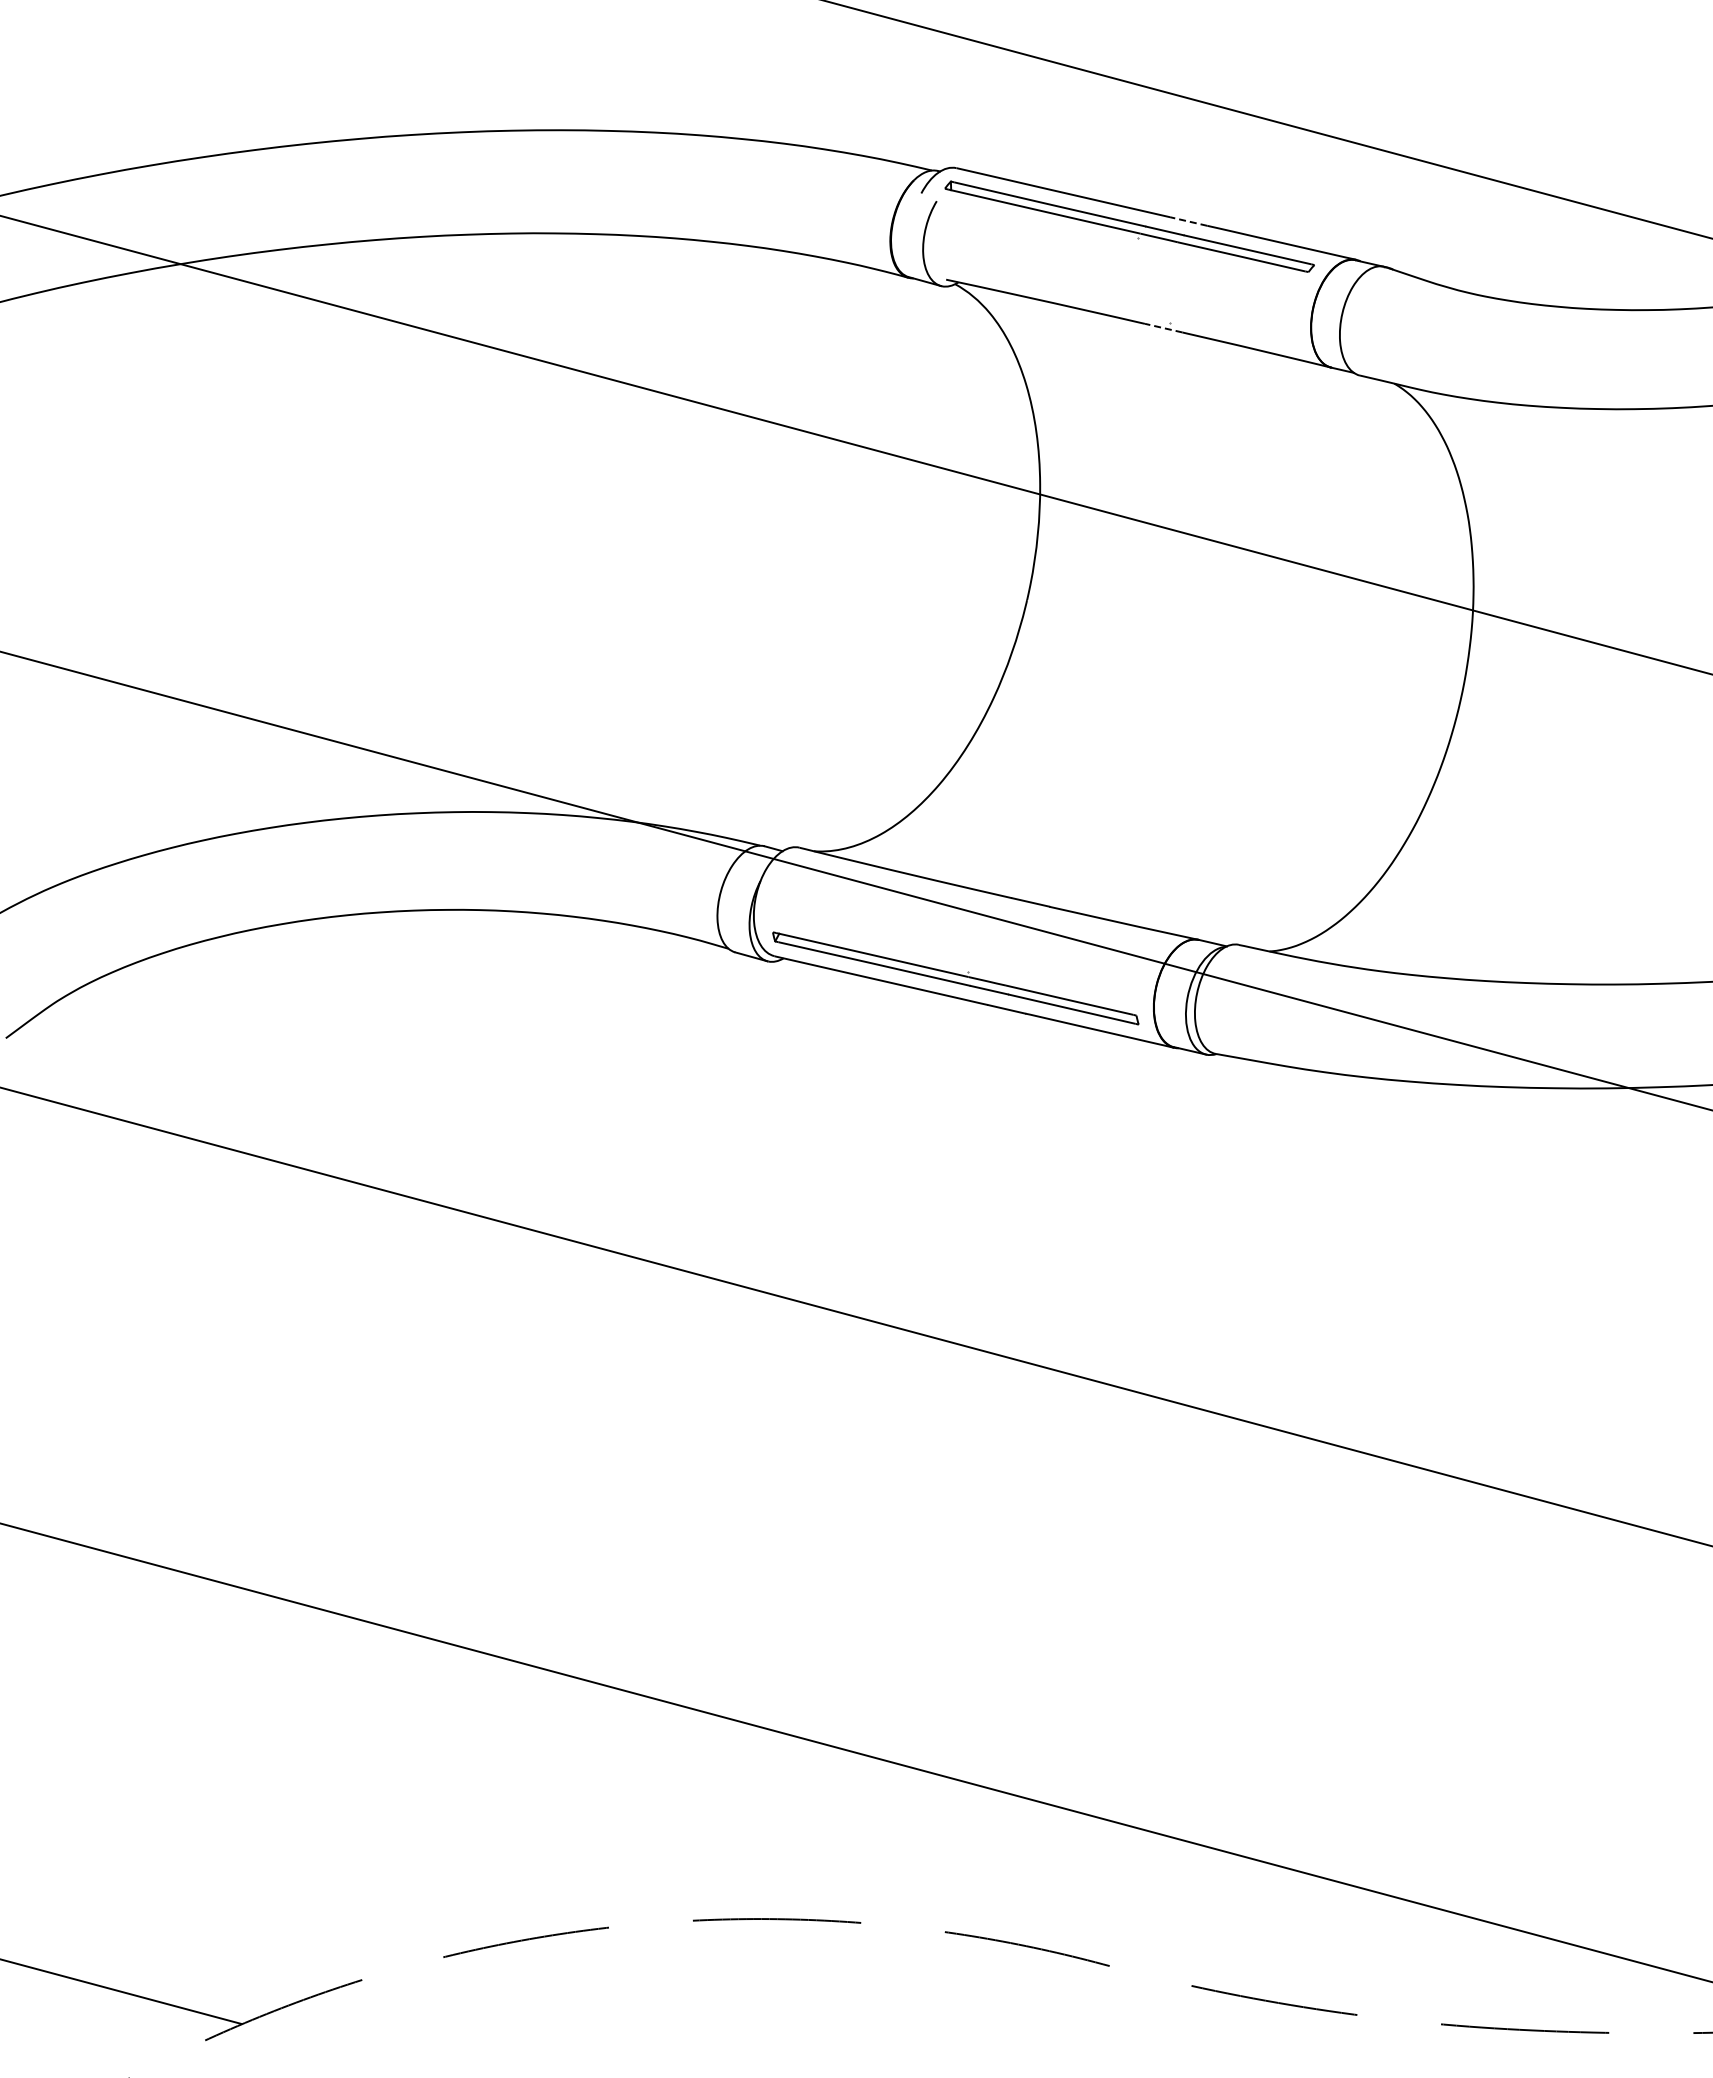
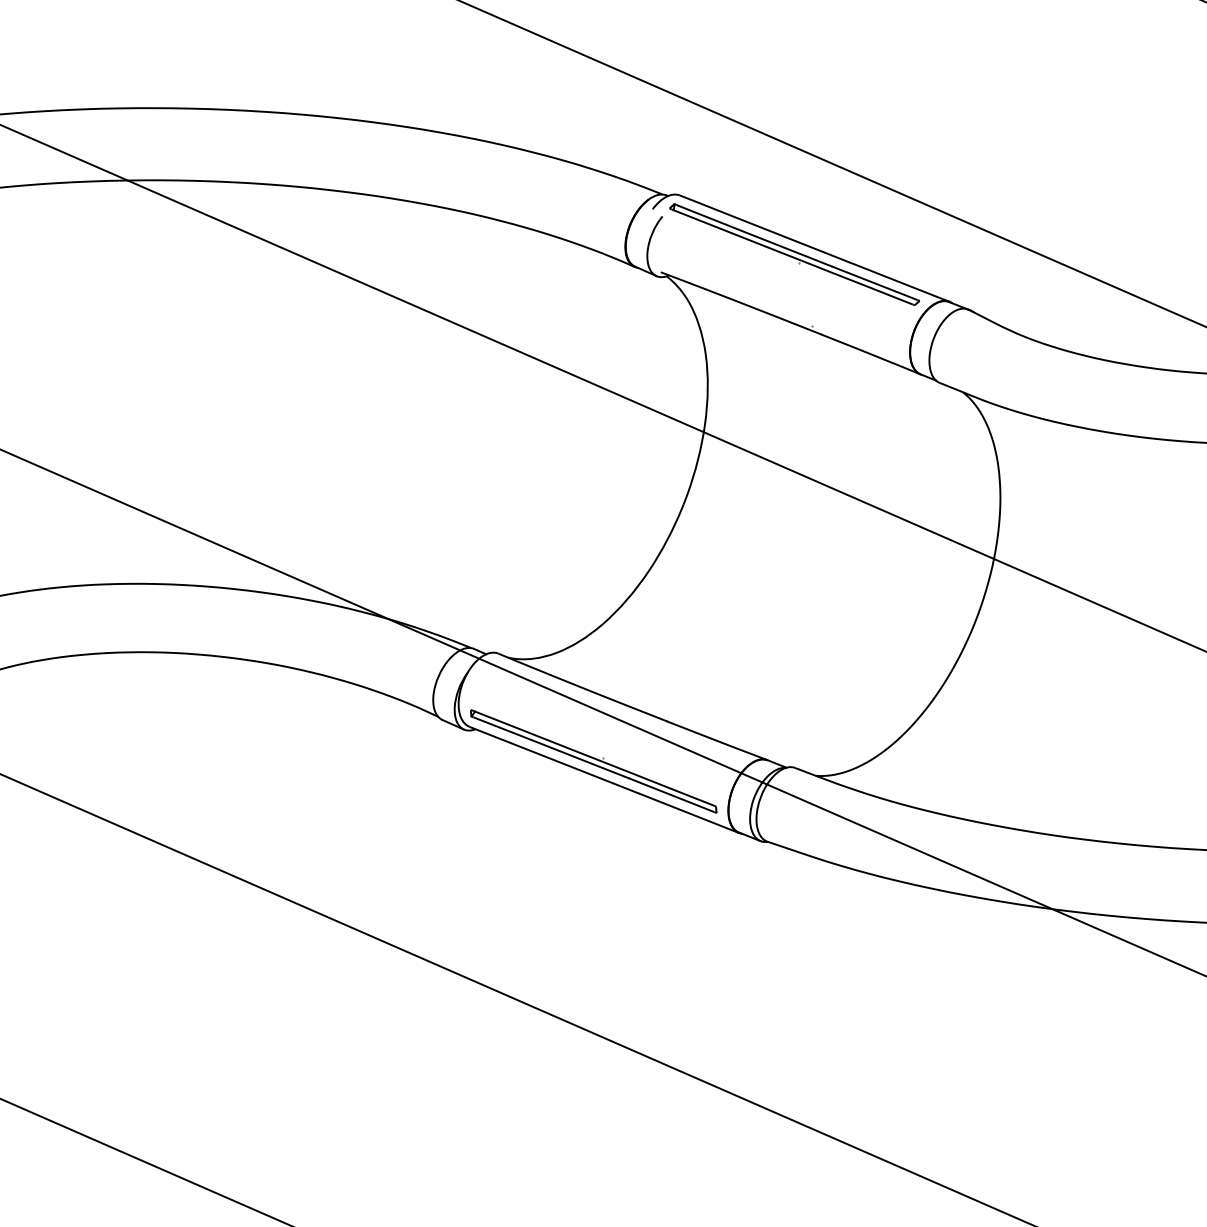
line: (1188, 221) -> (836, 257), dashed -> solid
line: (1163, 328) -> (807, 329), dashed -> solid

